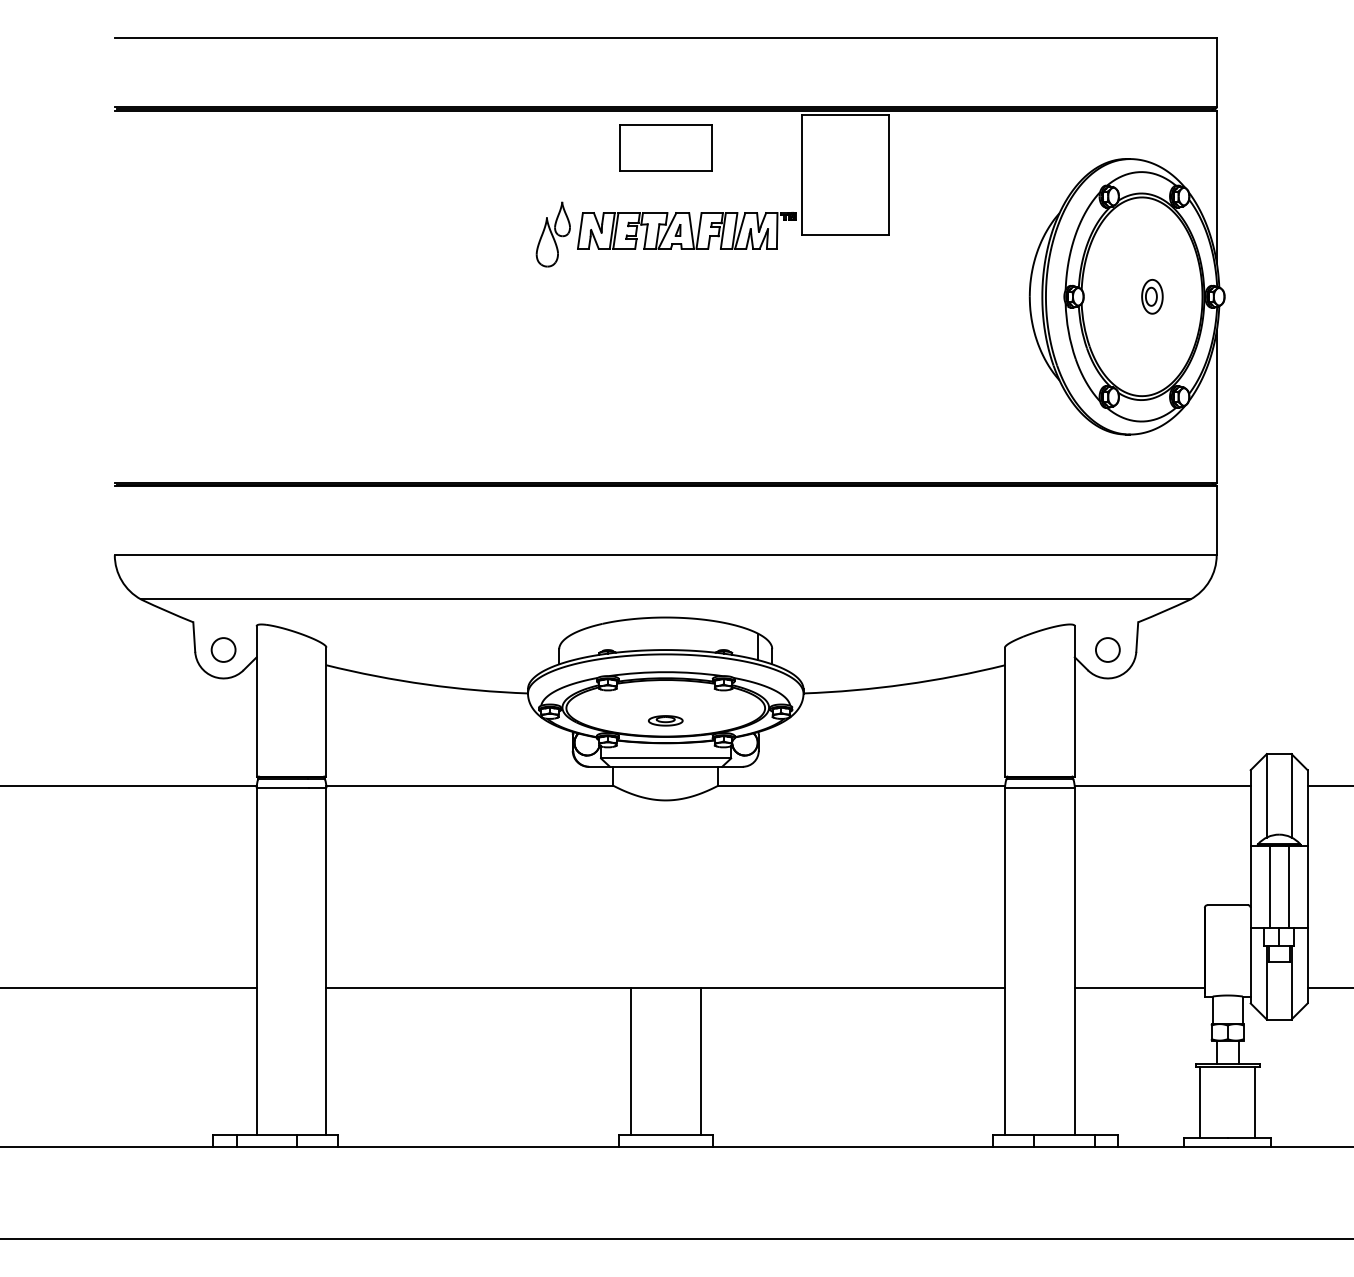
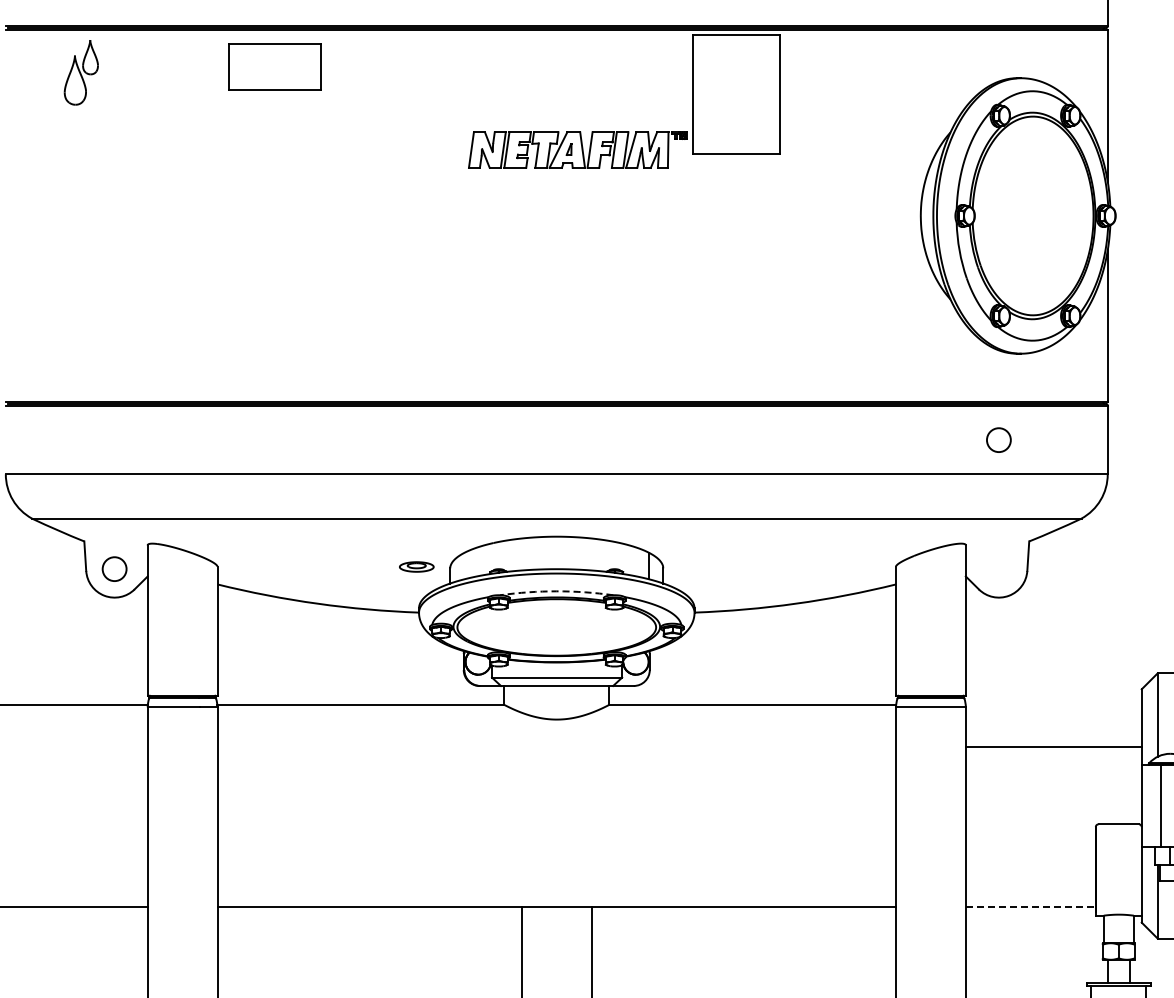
part: (665, 147) -> (274, 66), moved
part: (552, 234) -> (80, 72), moved
part: (1152, 296) -> (1043, 215), removed
circle: (1107, 649) -> (998, 439), moved
arc: (665, 672) -> (556, 591), solid -> dashed
part: (665, 720) -> (416, 566), moved
line: (1162, 785) -> (1053, 746), moved
line: (1139, 987) -> (1030, 906), solid -> dashed

